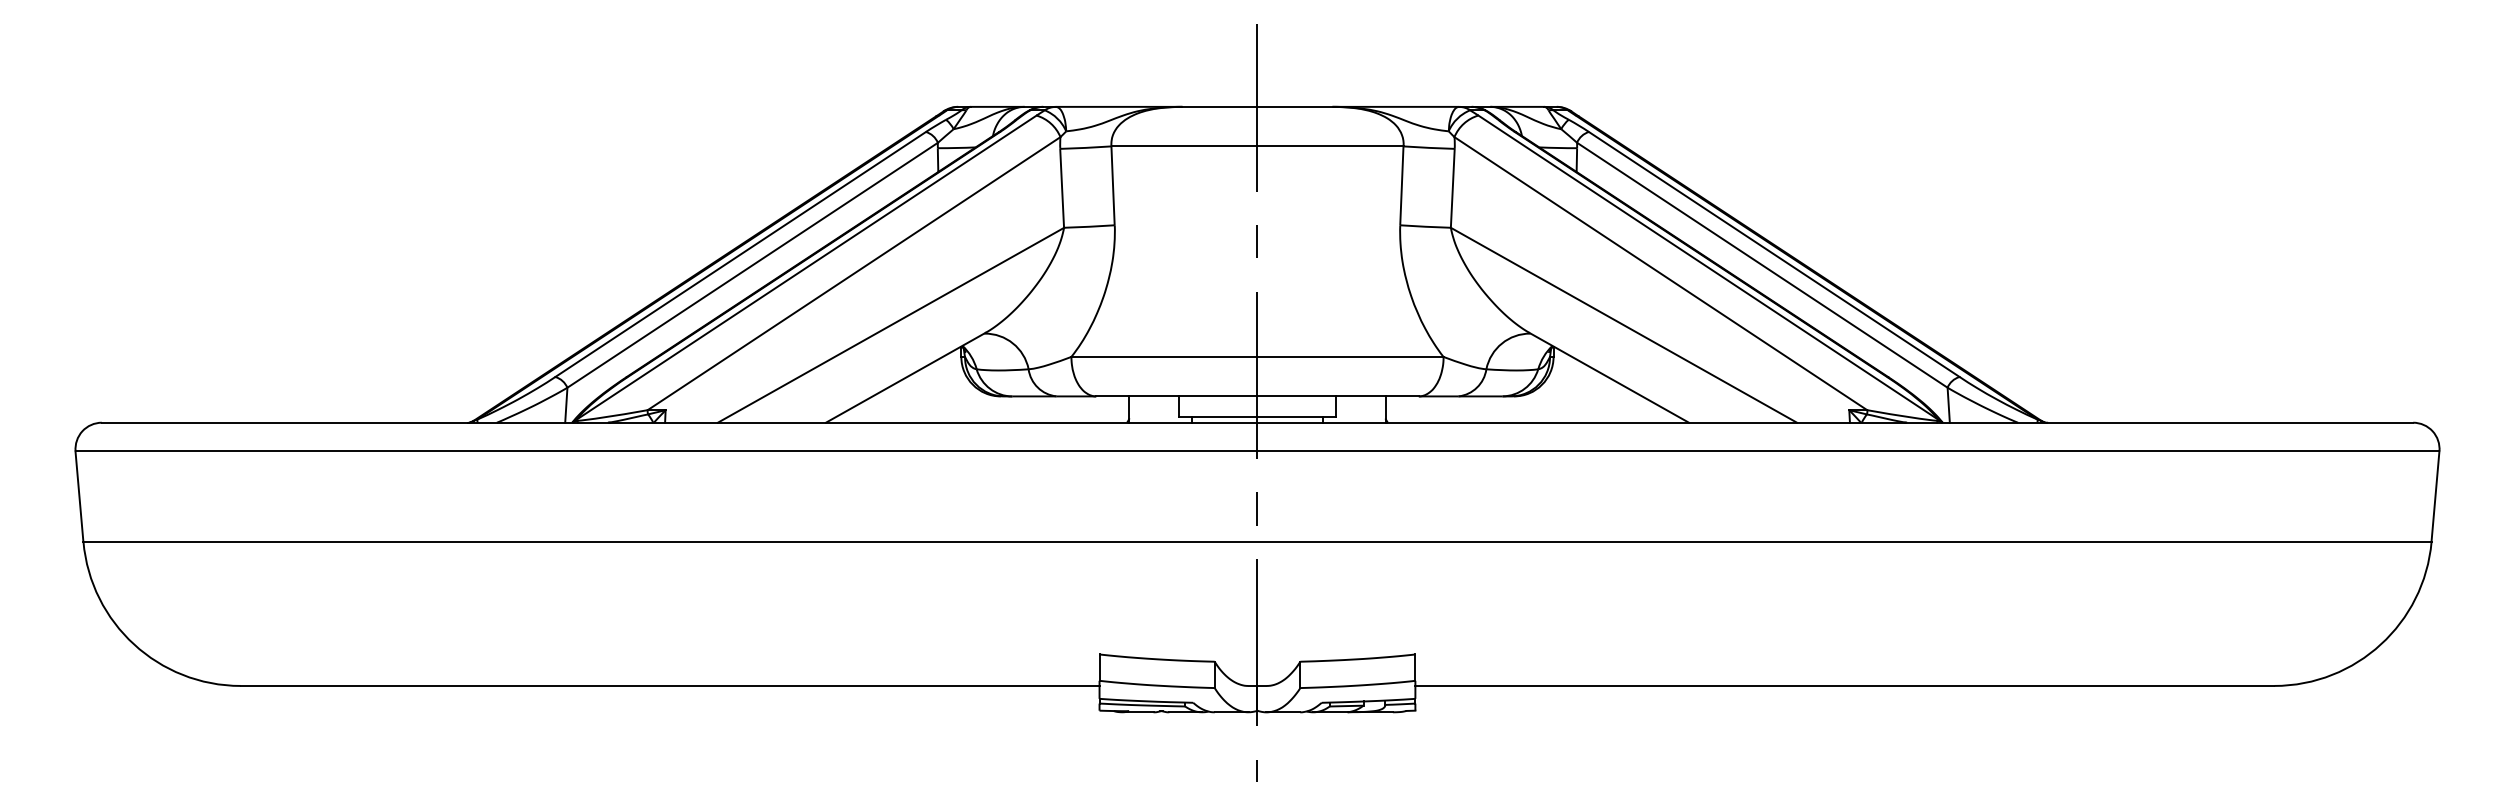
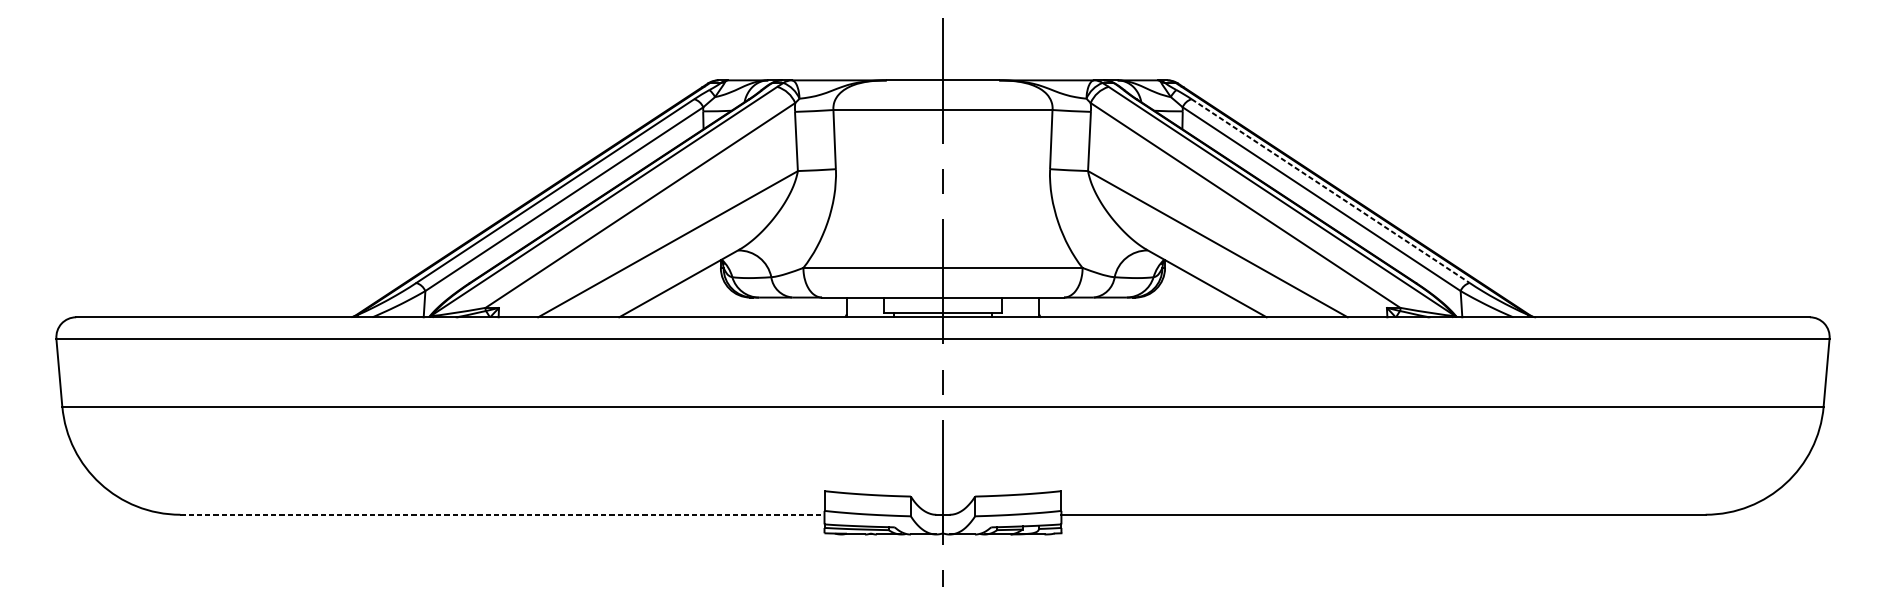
line: (1774, 254) -> (1330, 191), solid -> dashed
line: (670, 685) -> (502, 514), solid -> dashed

